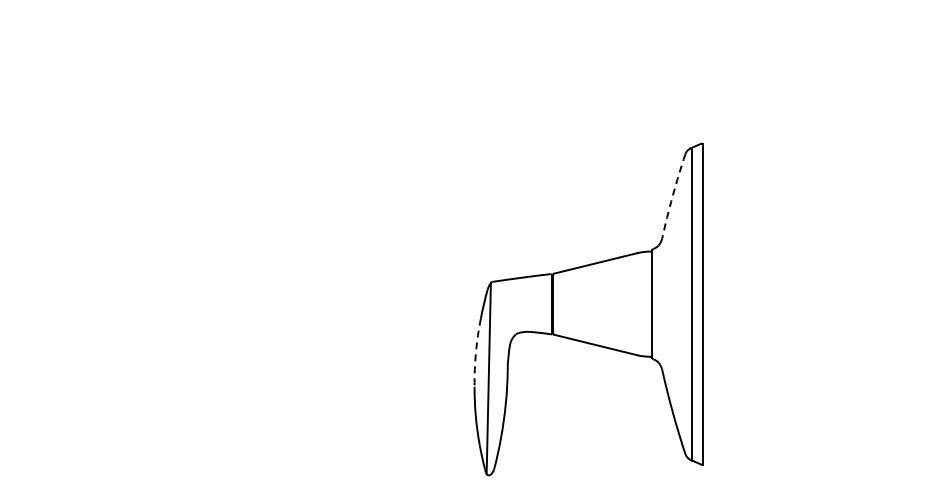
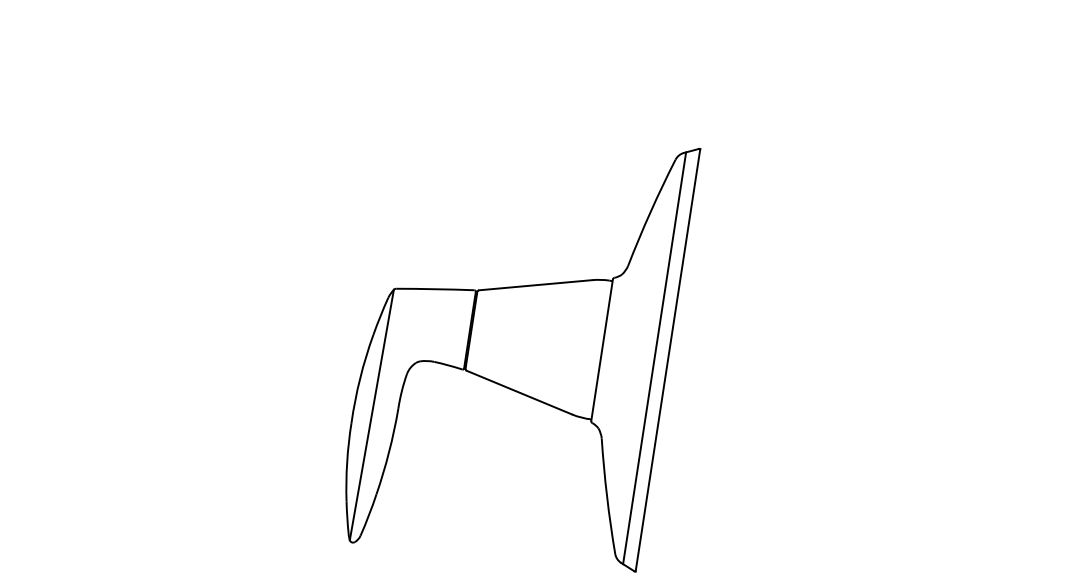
arc: (672, 196) -> (650, 212), dashed -> solid
arc: (475, 352) -> (359, 378), dashed -> solid

